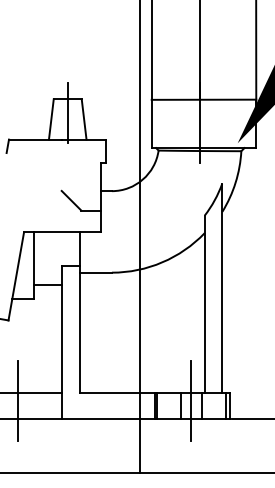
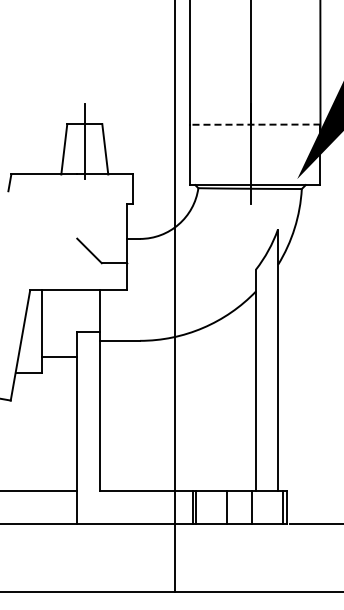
line: (203, 99) -> (254, 124), solid -> dashed
line: (17, 401) -> (22, 501), removed
line: (191, 401) -> (239, 501), removed

